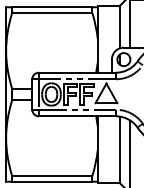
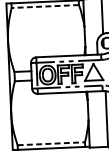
line: (51, 12) -> (44, 6), solid -> dashed
line: (52, 176) -> (51, 144), solid -> dashed

